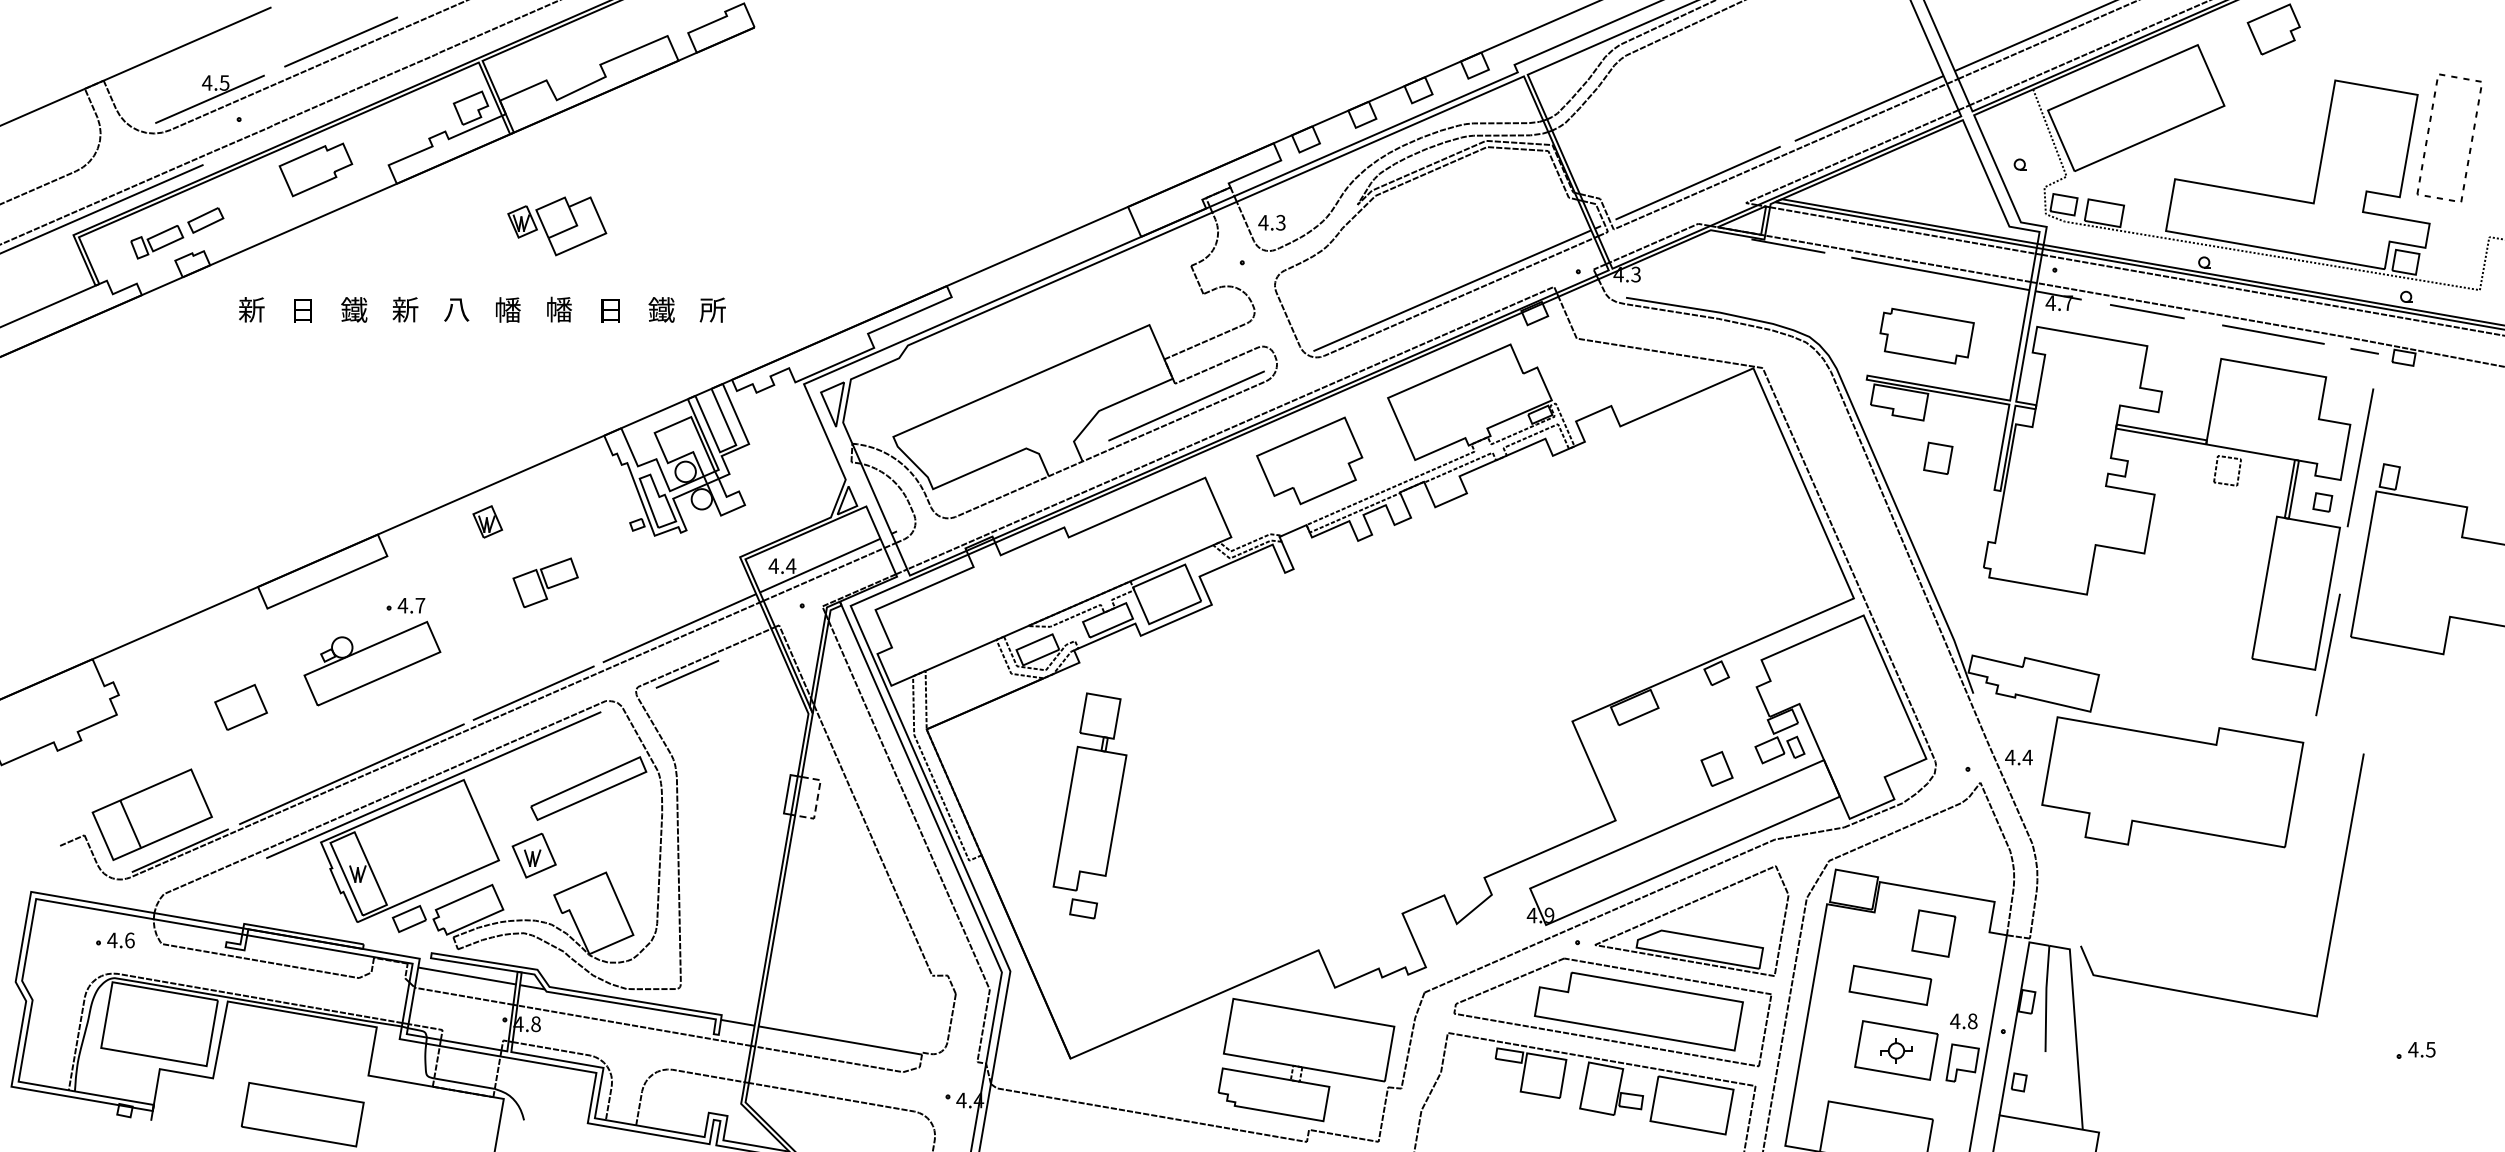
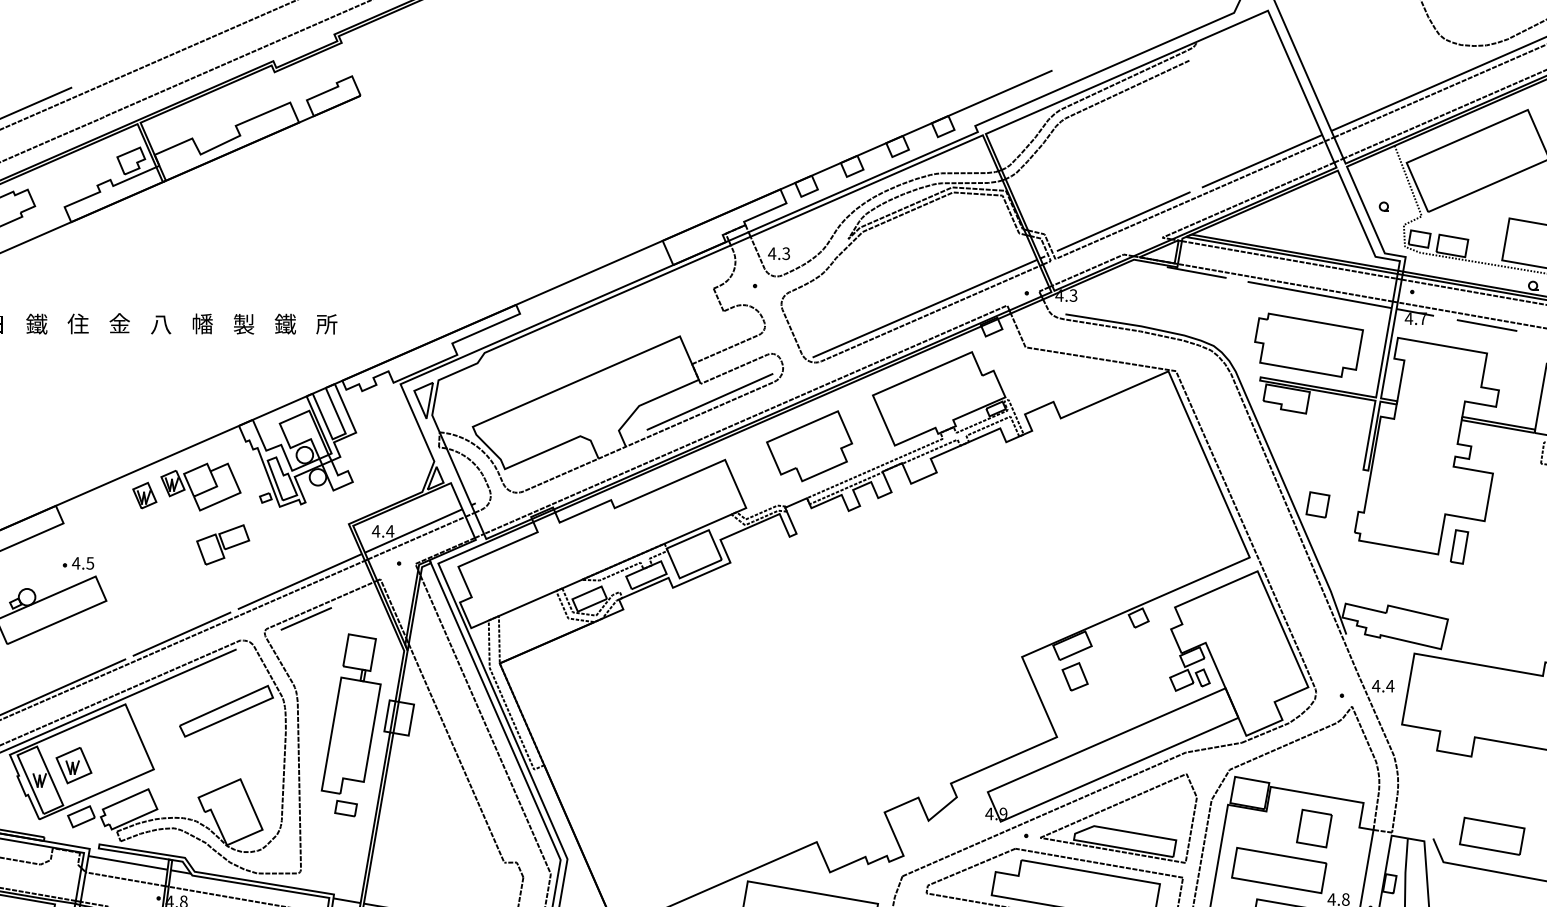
part: (557, 226) -> (201, 487), moved
text: (456, 308) -> (119, 323), 八 -> 金
text: (405, 309) -> (78, 323), 新 -> 住
text: (507, 309) -> (160, 323), 幡 -> 八
text: (610, 309) -> (244, 323), 日 -> 製
part: (1926, 336) -> (1308, 345), size x1.43
part: (1938, 457) -> (1318, 504), moved
part: (545, 582) -> (223, 544), moved
part: (2112, 585) -> (1458, 547), added
text: (420, 605) -> (90, 563), 4.7 -> 4.5
part: (1716, 768) -> (1074, 676), moved
line: (817, 799) -> (411, 720), dashed -> solid
part: (1089, 805) -> (350, 724), moved
part: (533, 855) -> (73, 765), moved
part: (2153, 942) -> (1492, 835), added
part: (1890, 985) -> (1279, 870), size x1.43

